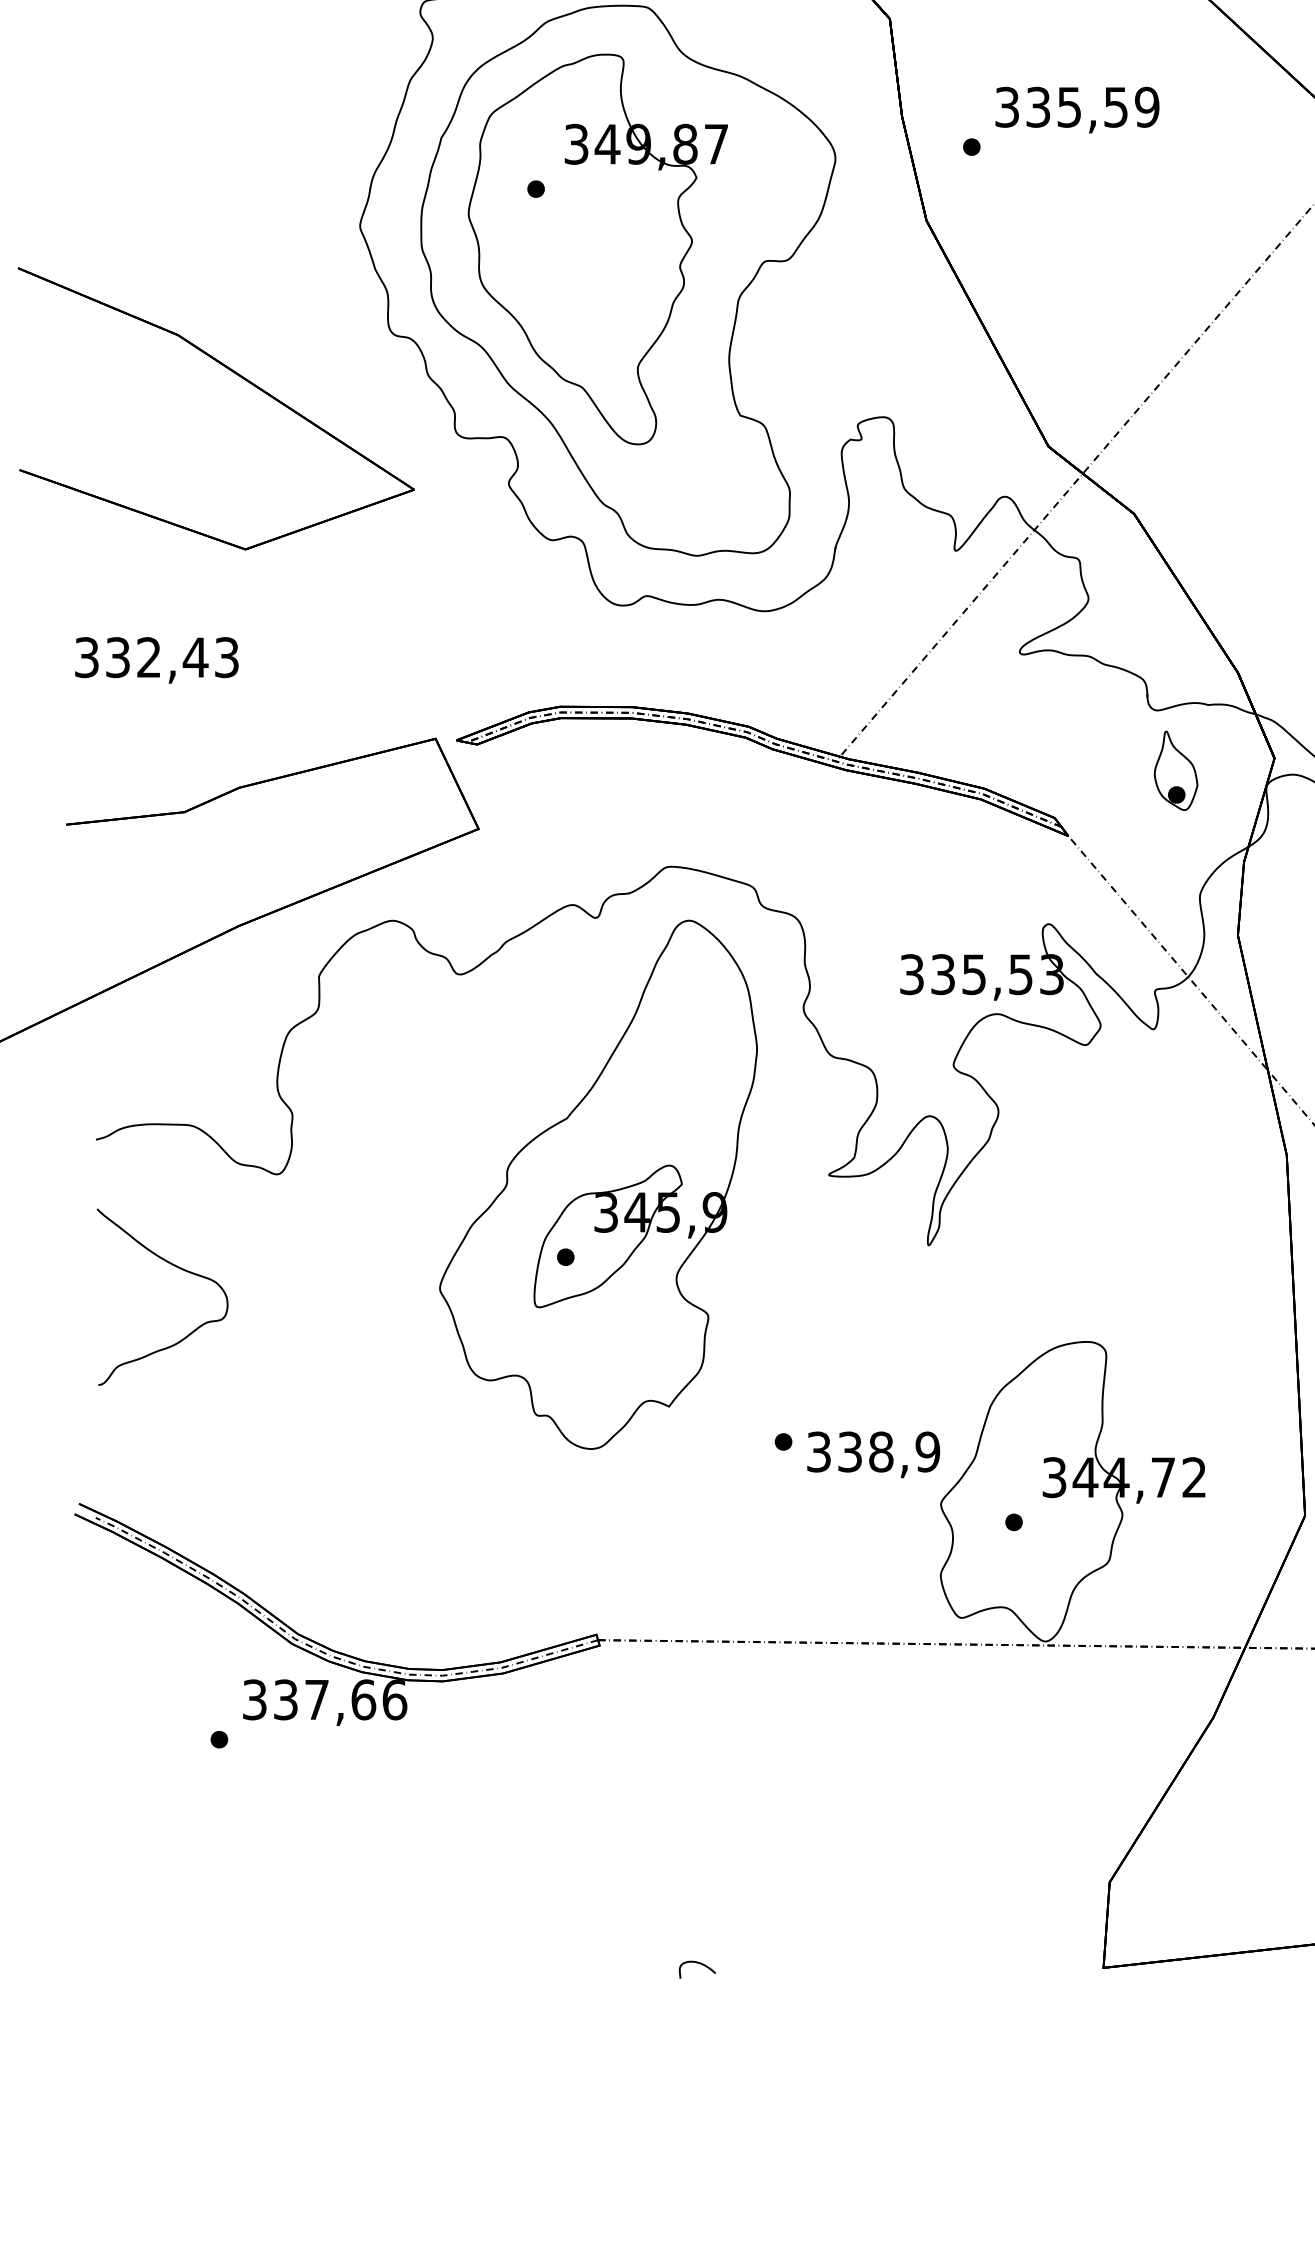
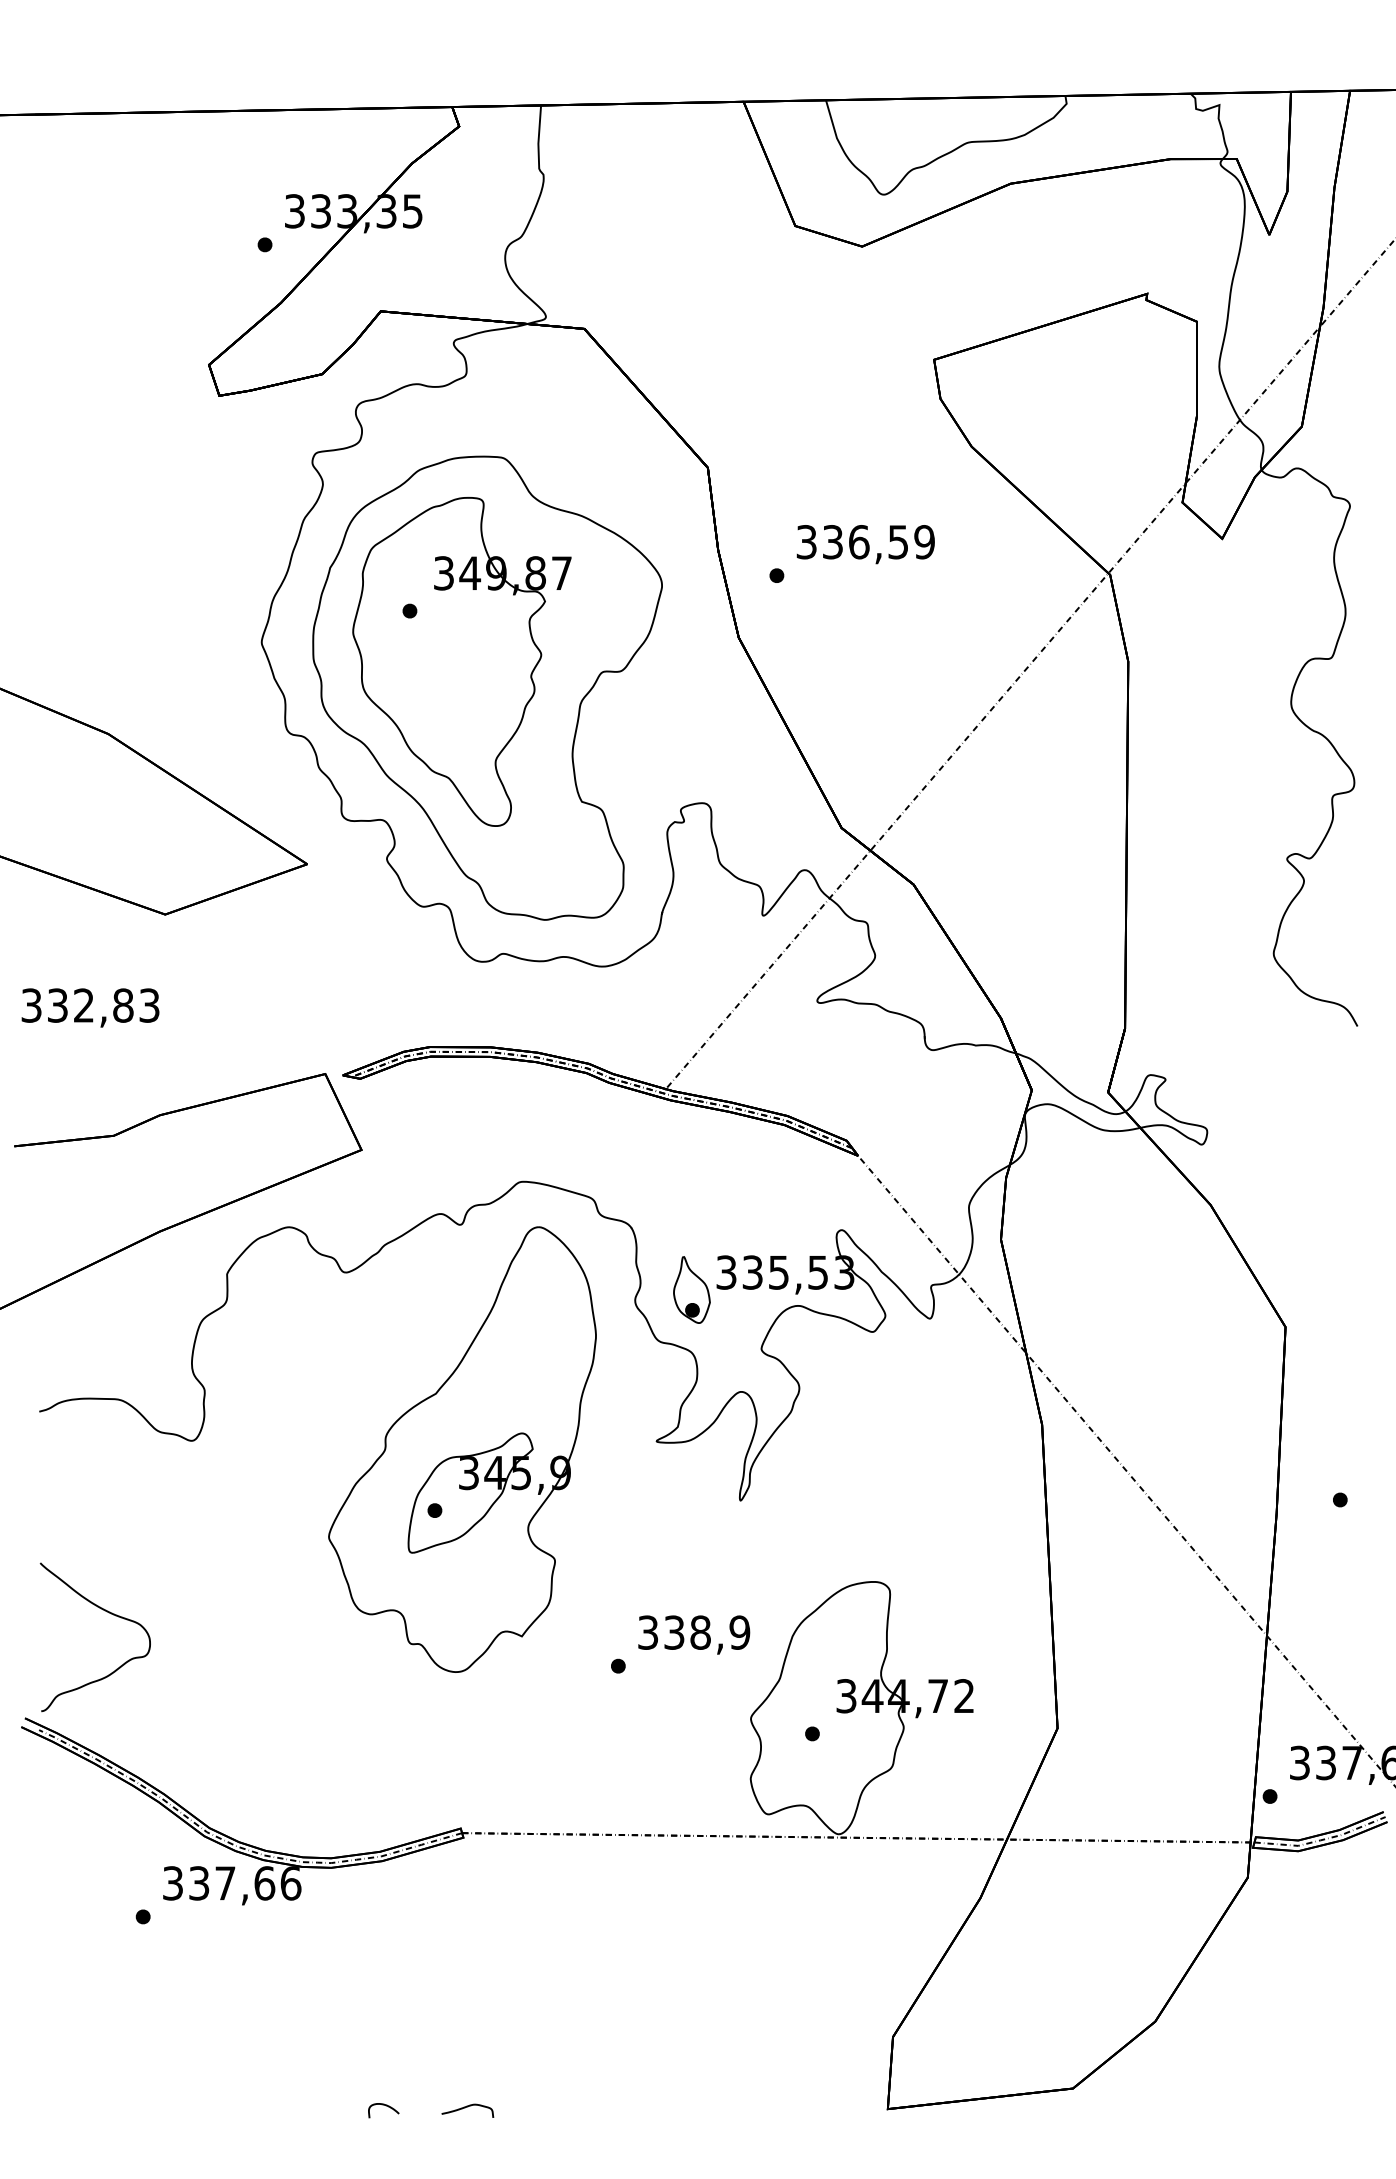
text: (1069, 107) -> (859, 542), 335,59 -> 336,59
text: (195, 657) -> (123, 1005), 332,43 -> 332,83
part: (1175, 770) -> (691, 1289), moved
curve: (176, 1267) -> (107, 1612), moved
text: (873, 1454) -> (694, 1634), moved
curve: (697, 1963) -> (383, 2105), moved
curve: (602, 1967) -> (465, 2108), added

